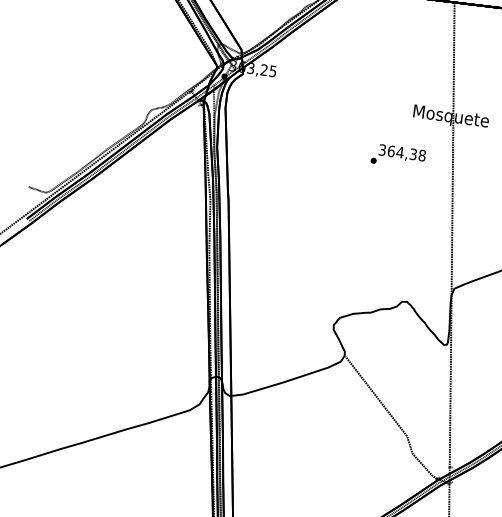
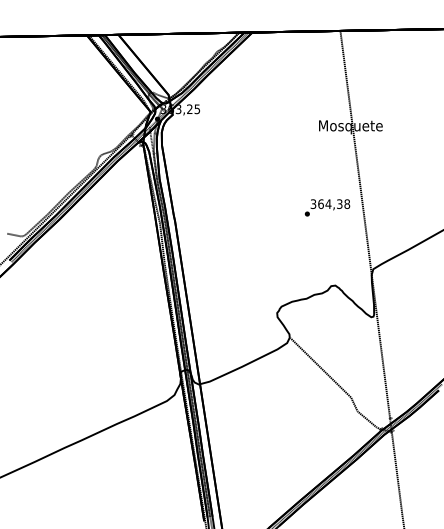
text: (398, 156) -> (327, 207), moved

